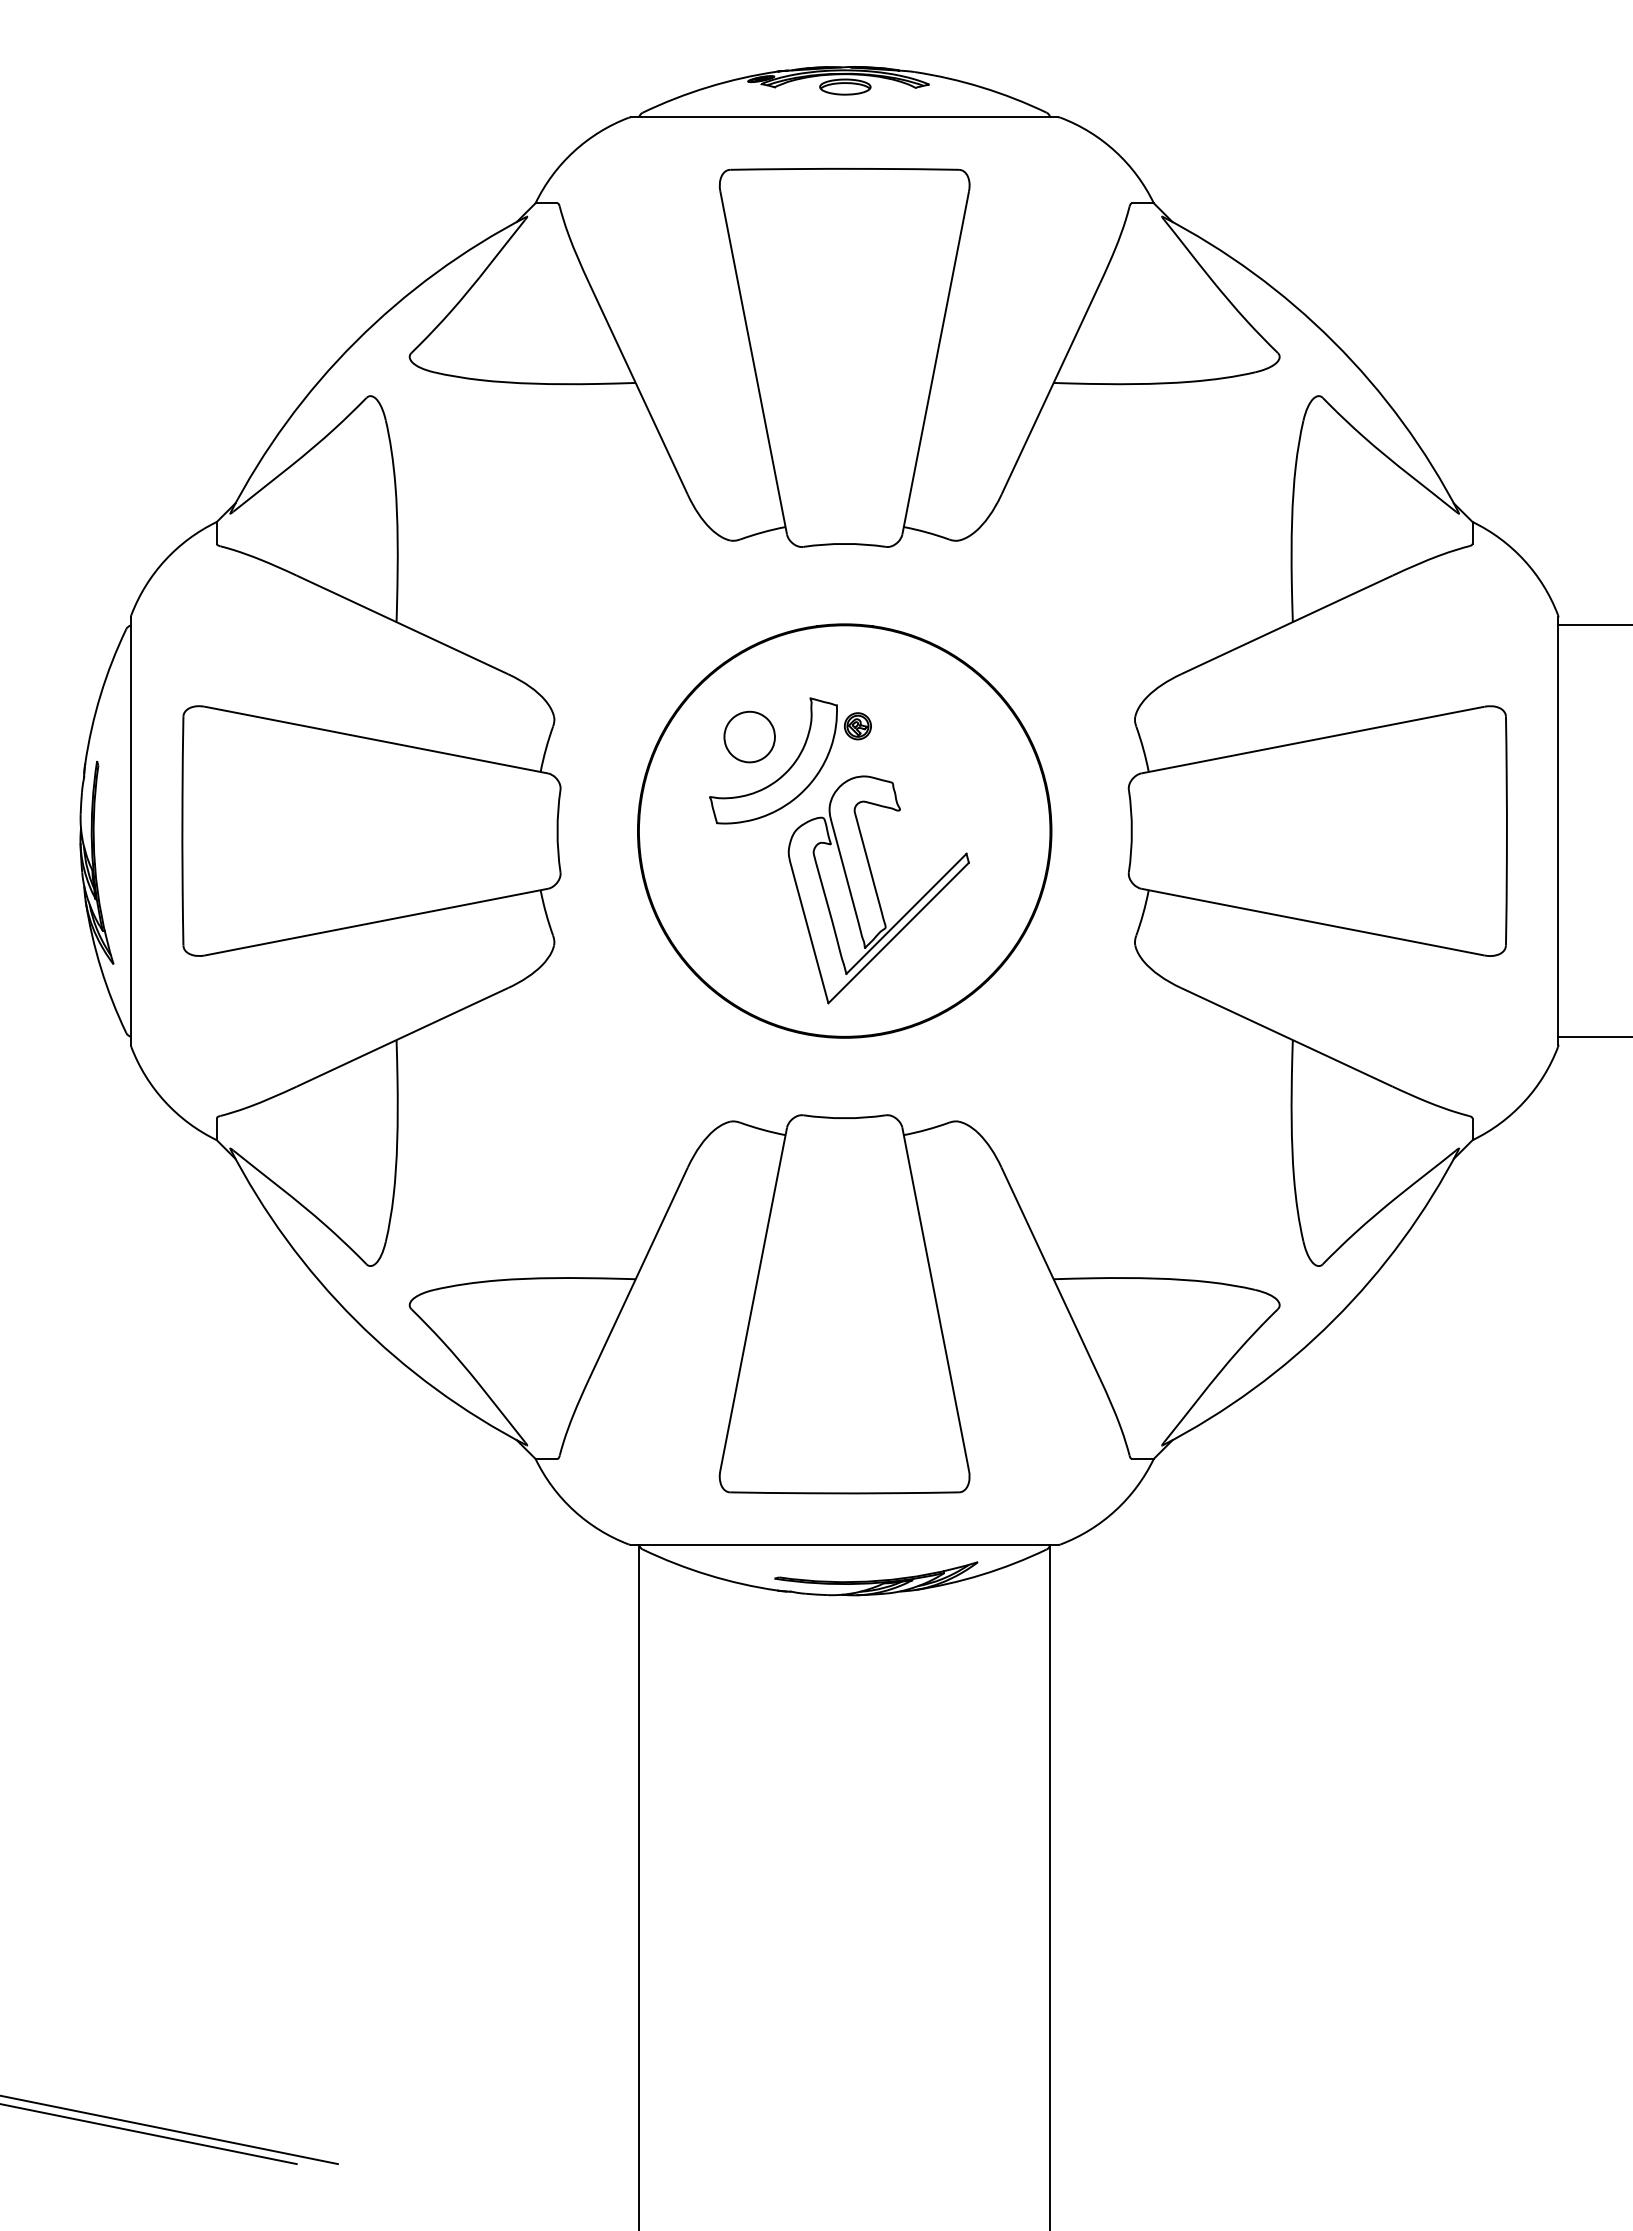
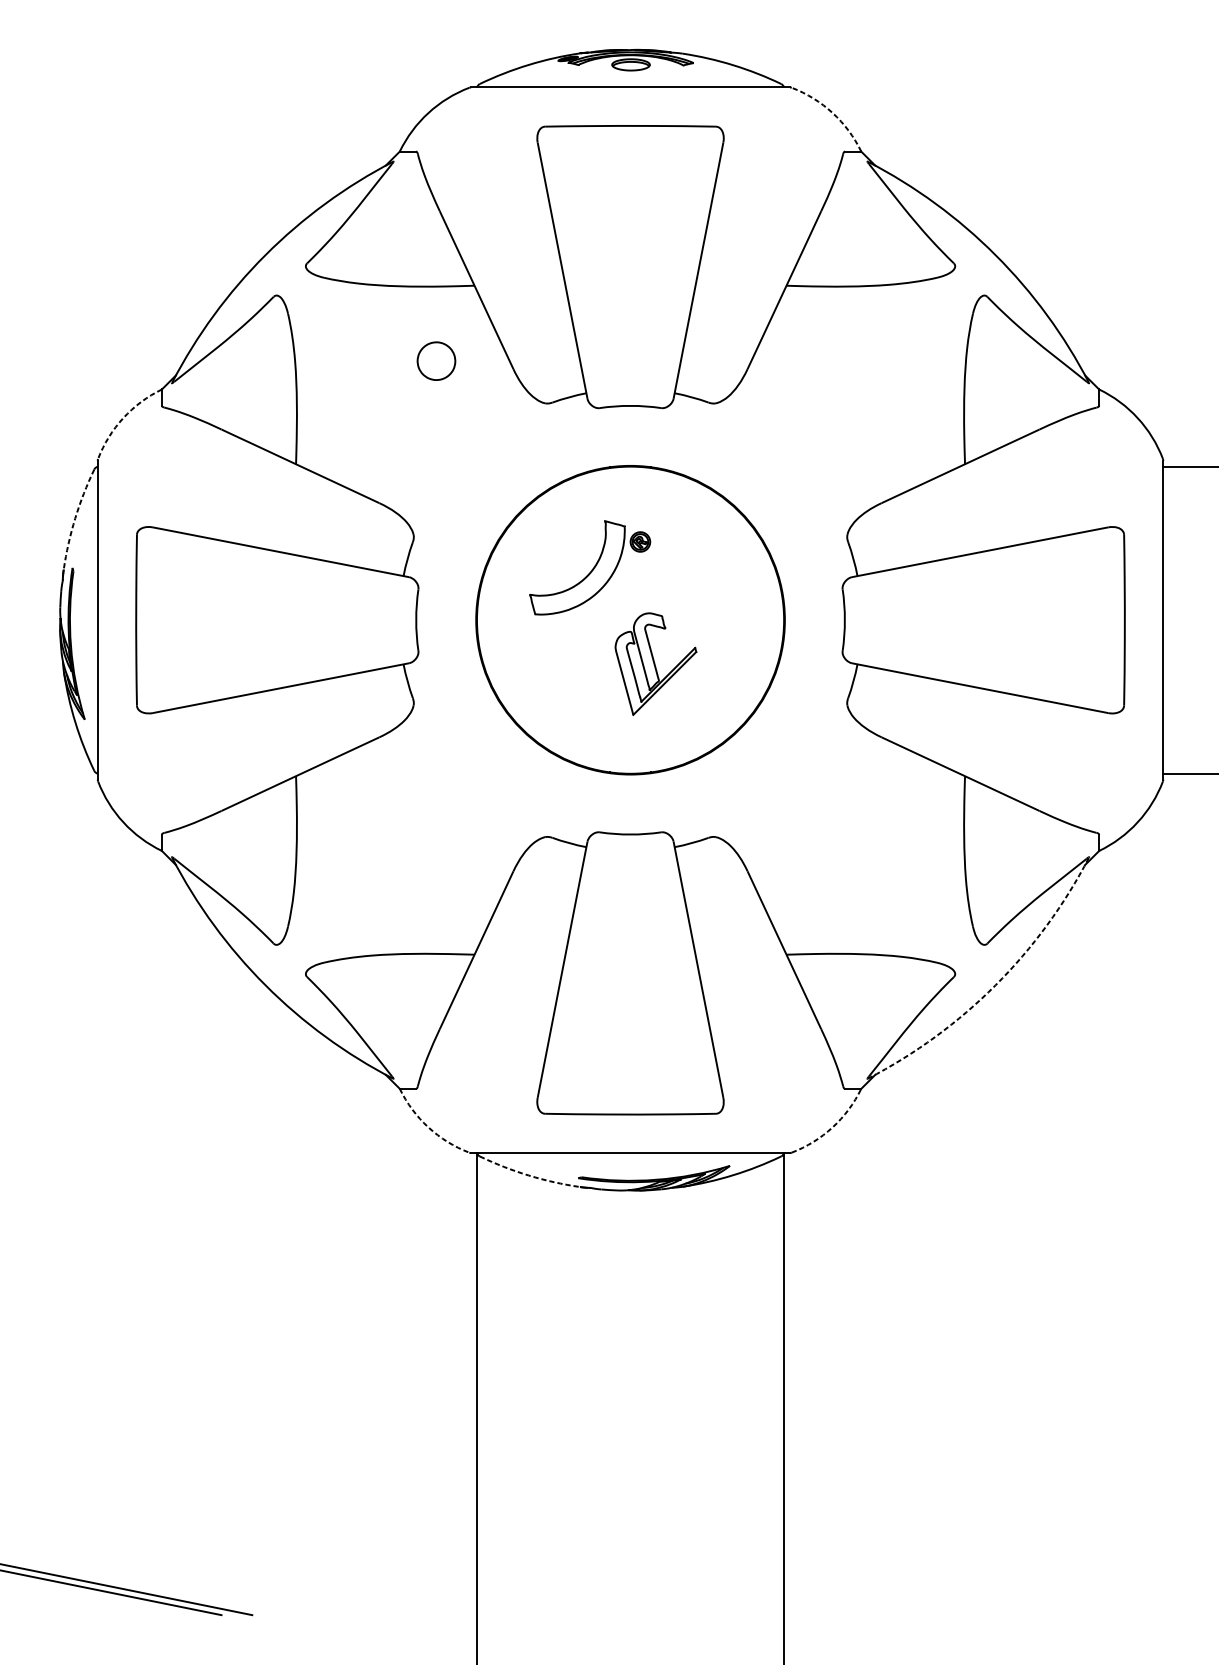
arc: (1115, 151) -> (832, 112), solid -> dashed
arc: (165, 560) -> (123, 418), solid -> dashed
arc: (100, 694) -> (75, 518), solid -> dashed
part: (749, 736) -> (436, 360), moved
part: (878, 889) -> (655, 663), size x0.6
arc: (1333, 1320) -> (995, 985), solid -> dashed
arc: (573, 1510) -> (428, 1127), solid -> dashed
arc: (1115, 1510) -> (832, 1127), solid -> dashed
arc: (708, 1575) -> (528, 1175), solid -> dashed

